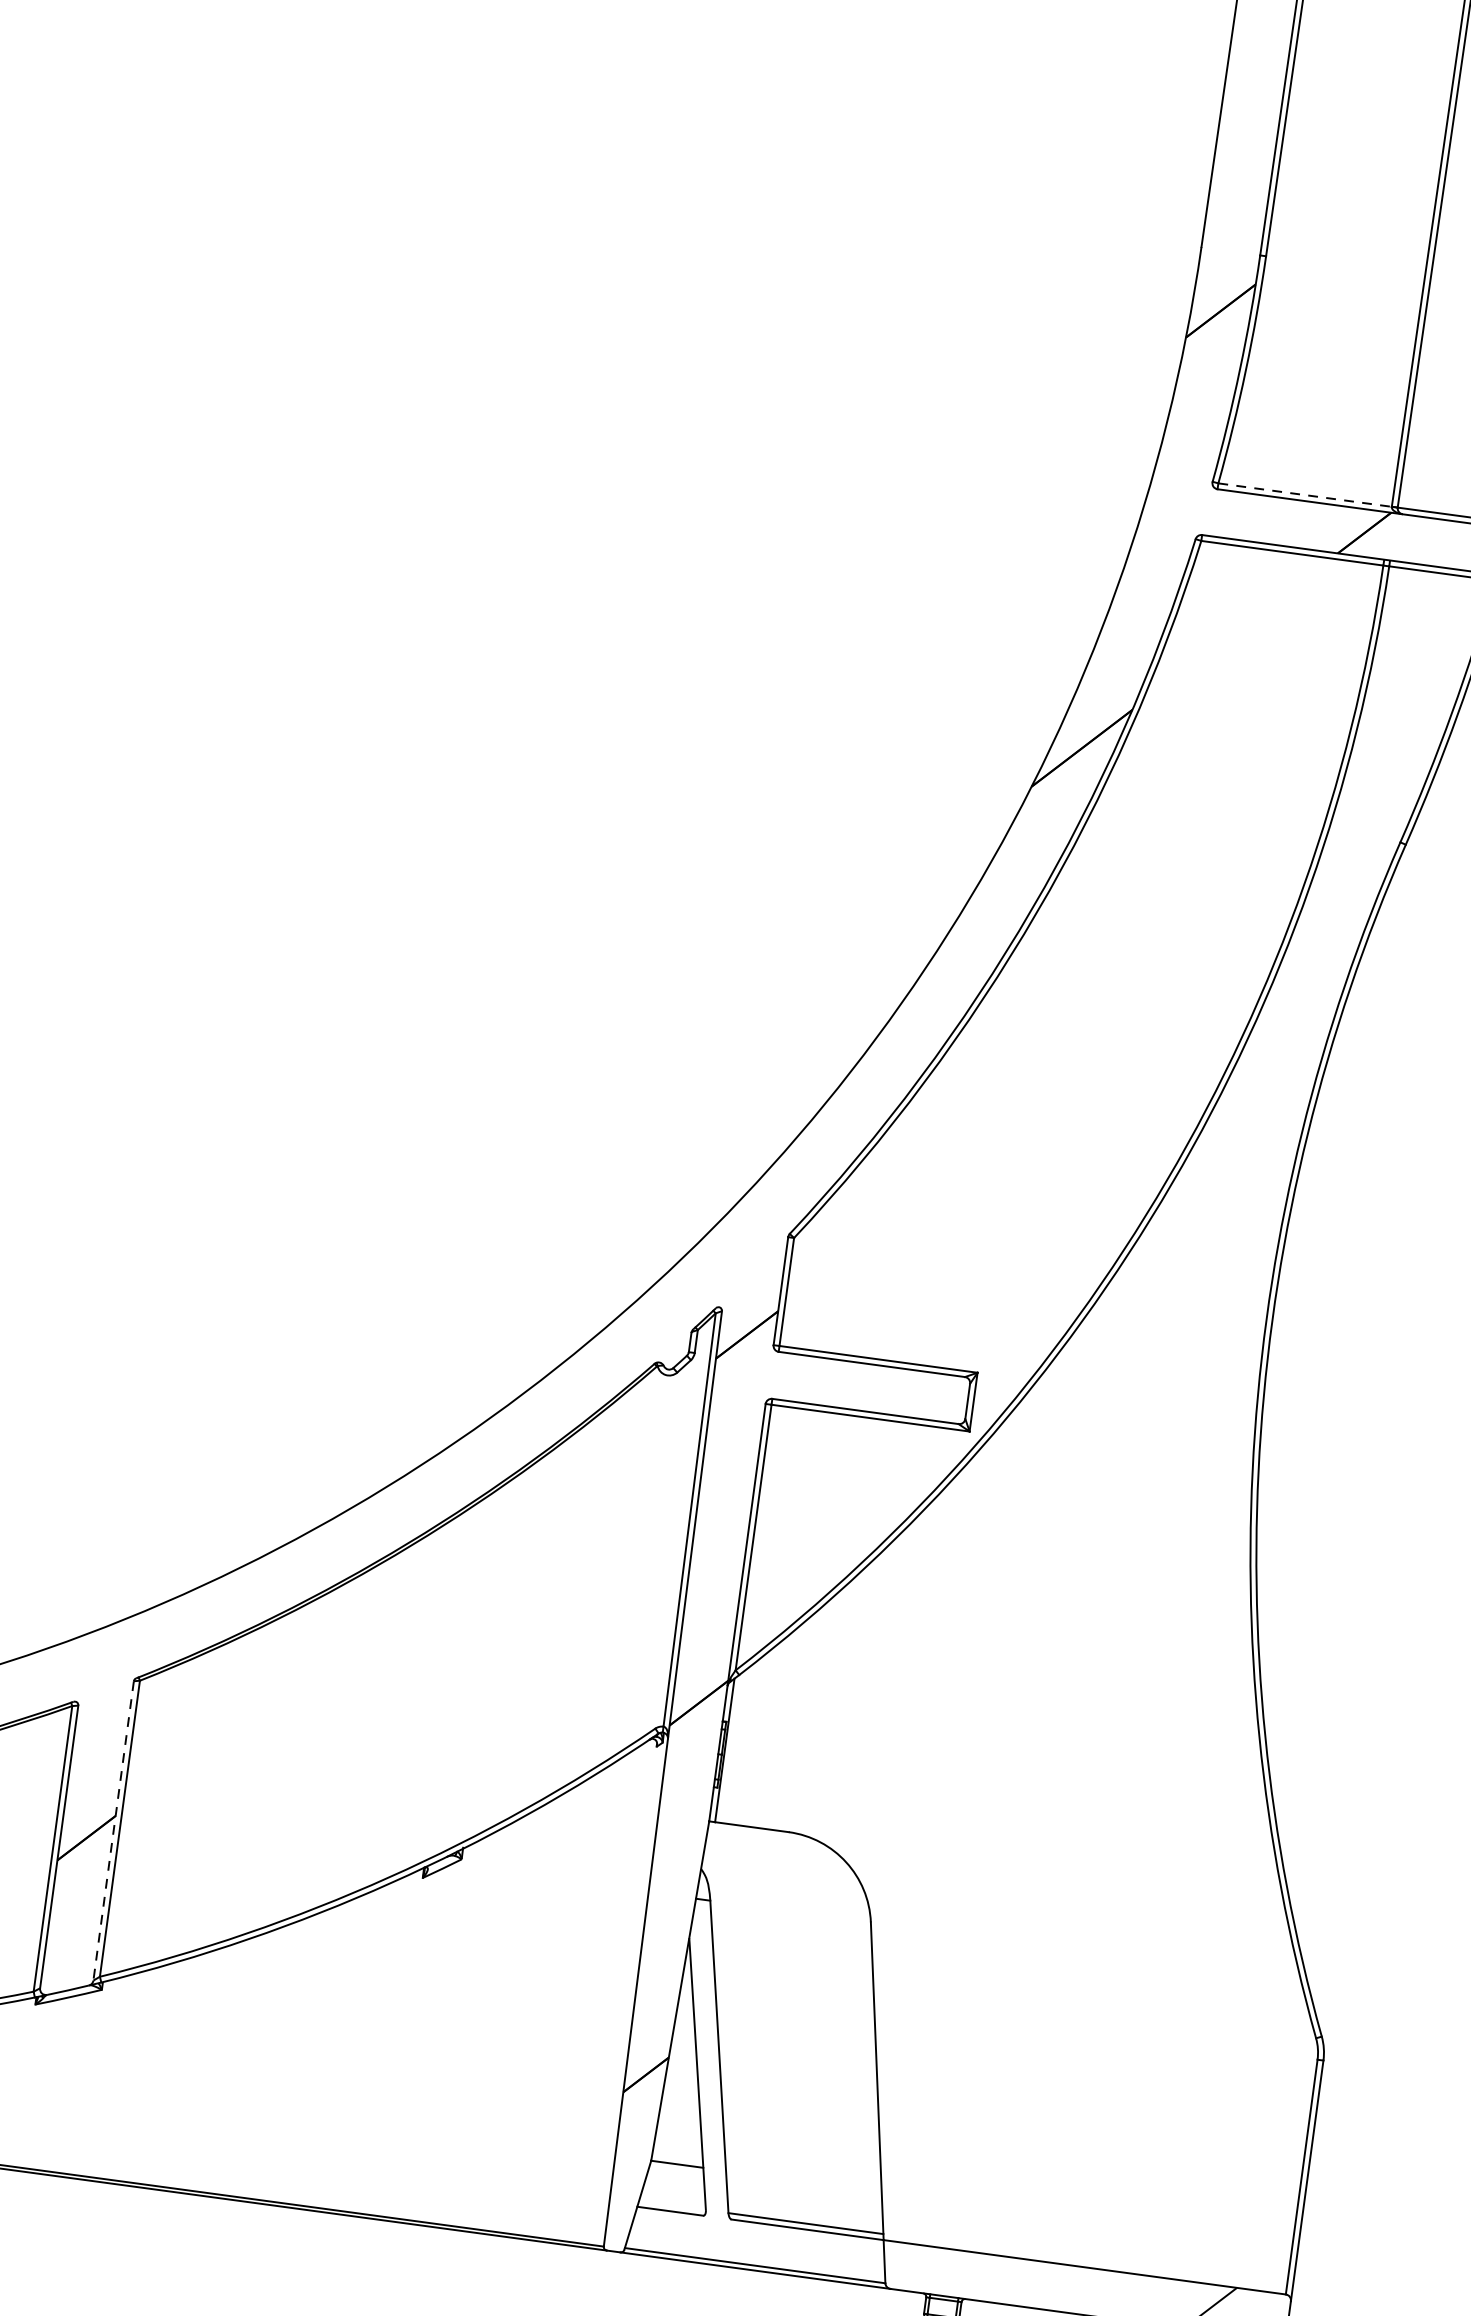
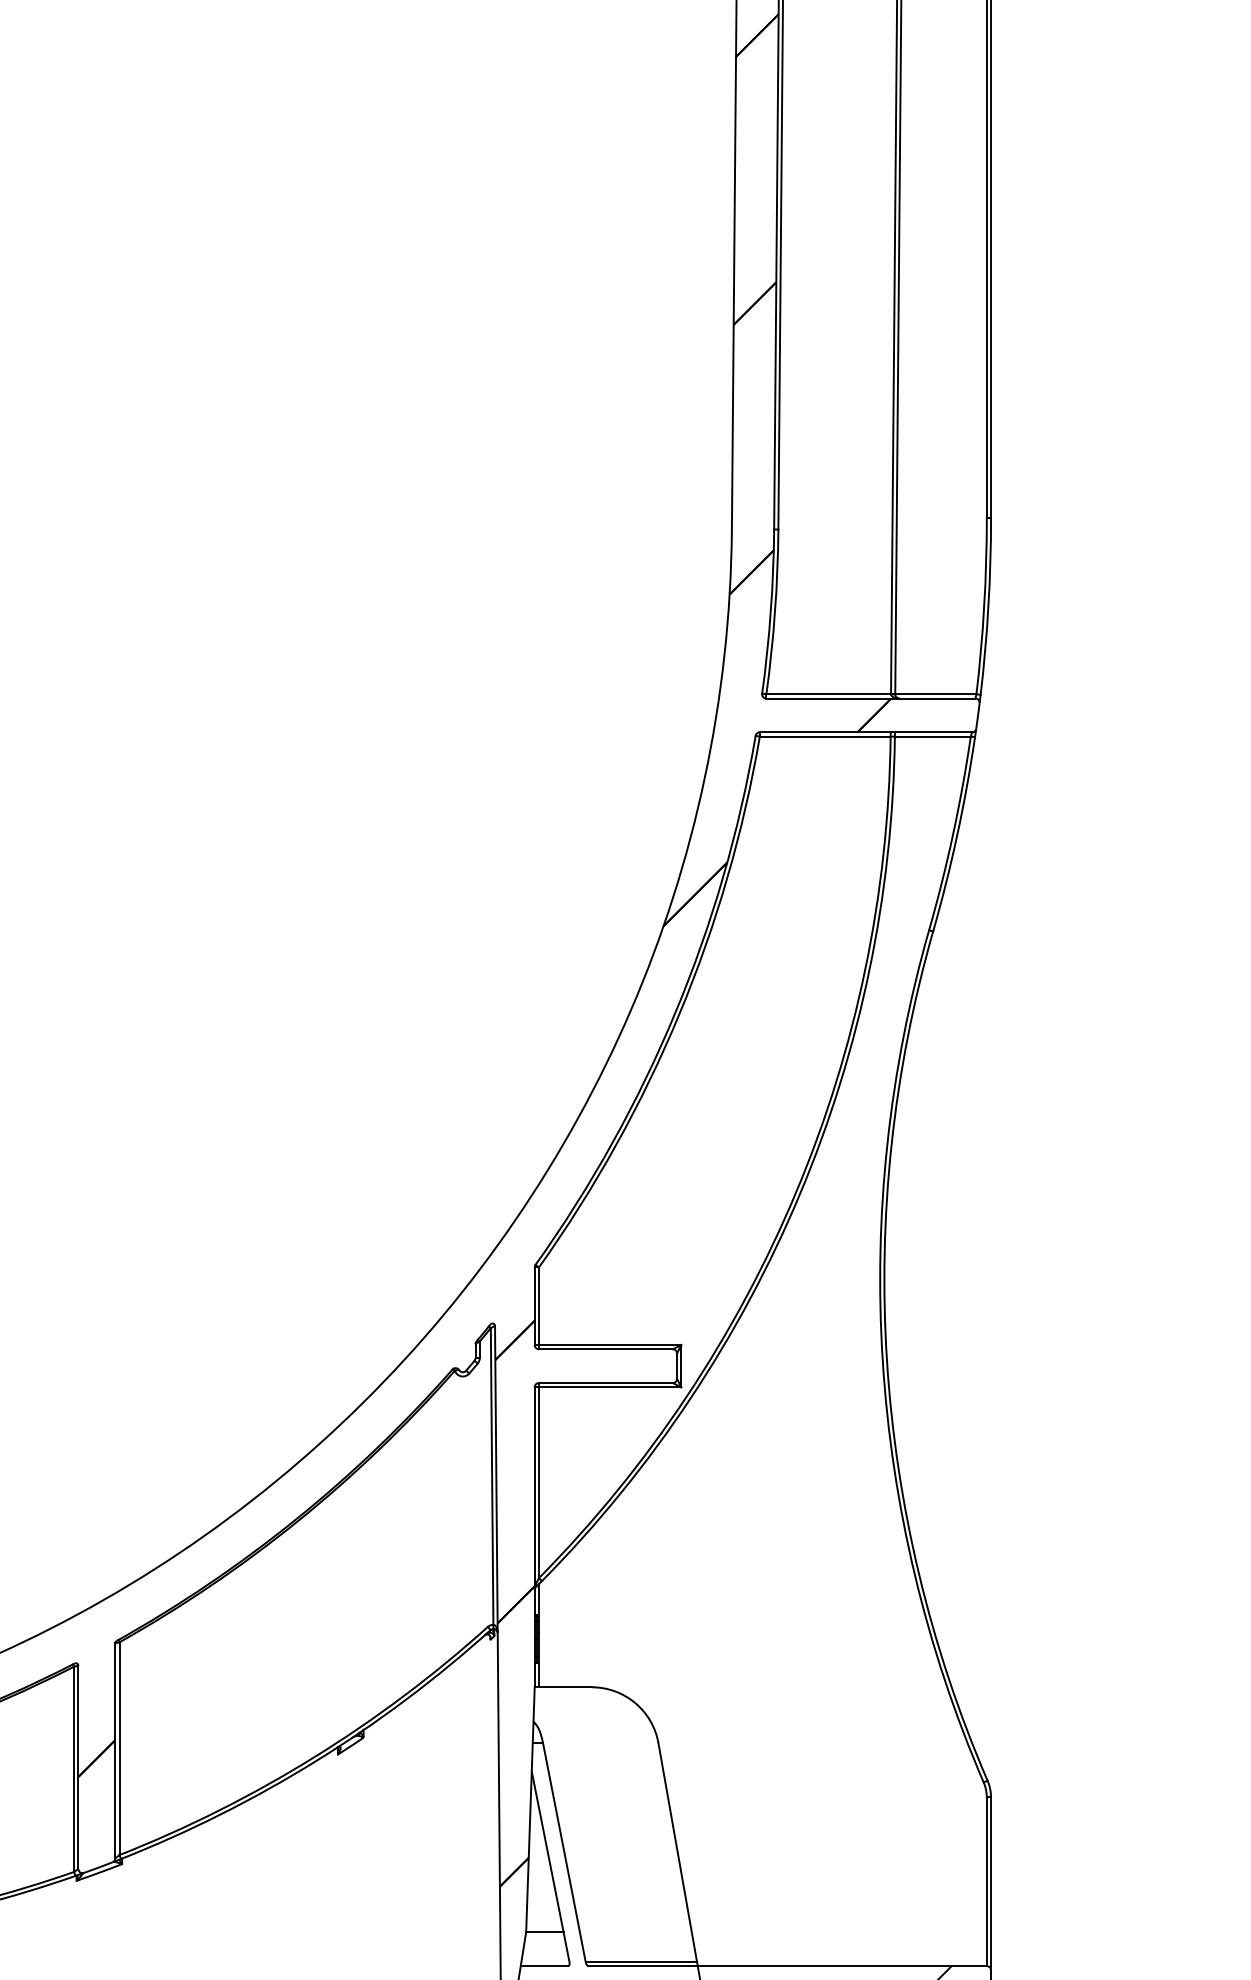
line: (1306, 495) -> (829, 694), dashed -> solid
line: (114, 1830) -> (115, 1750), dashed -> solid

